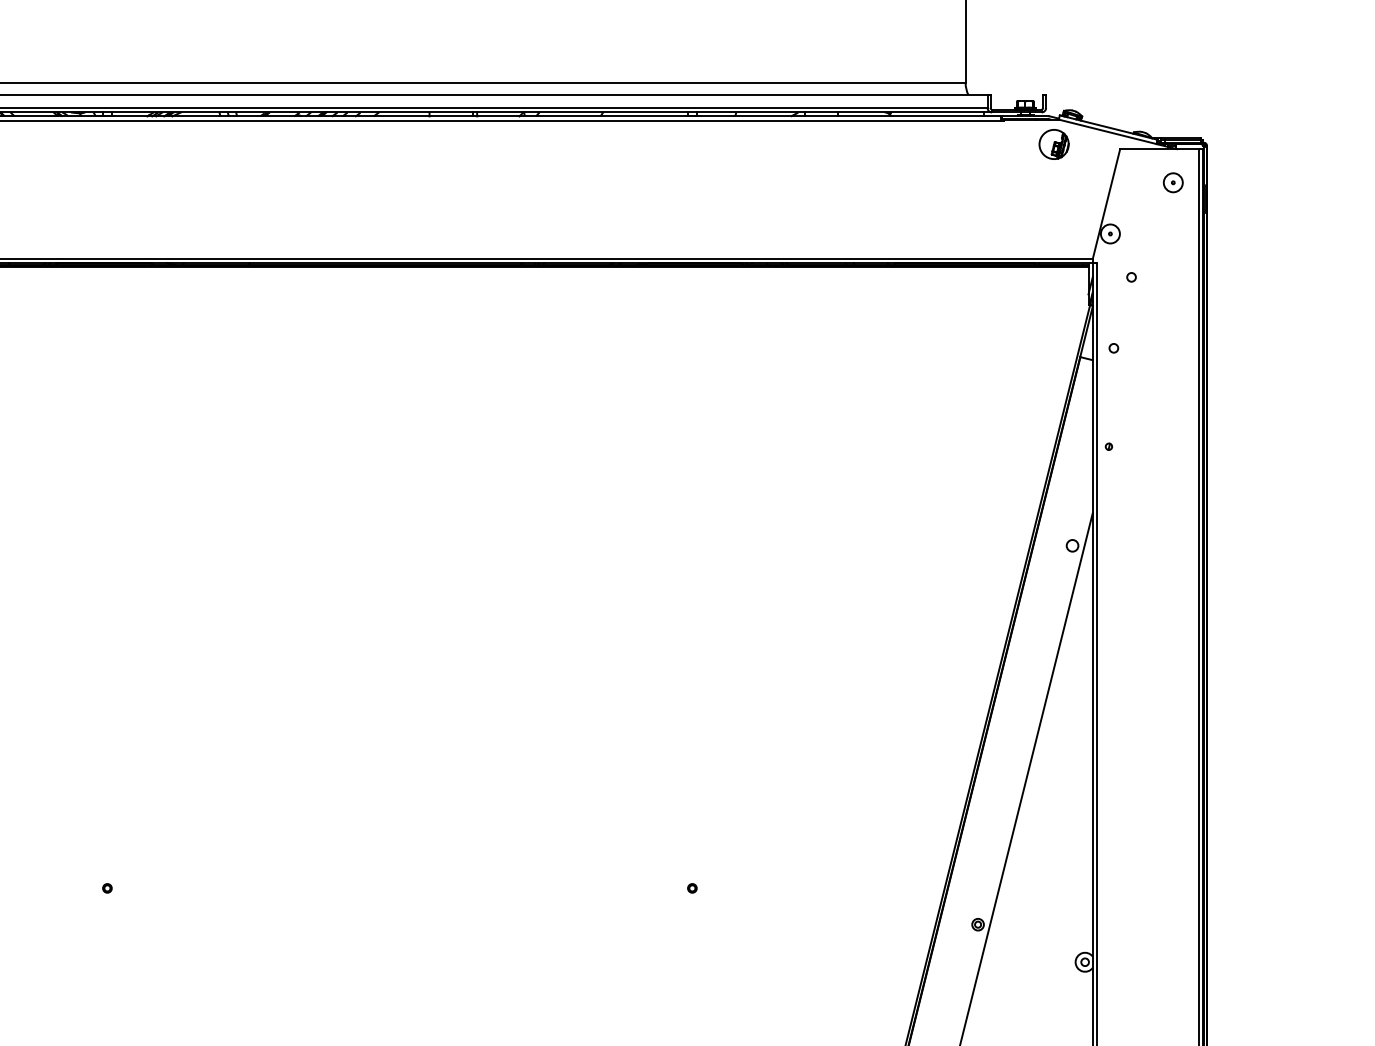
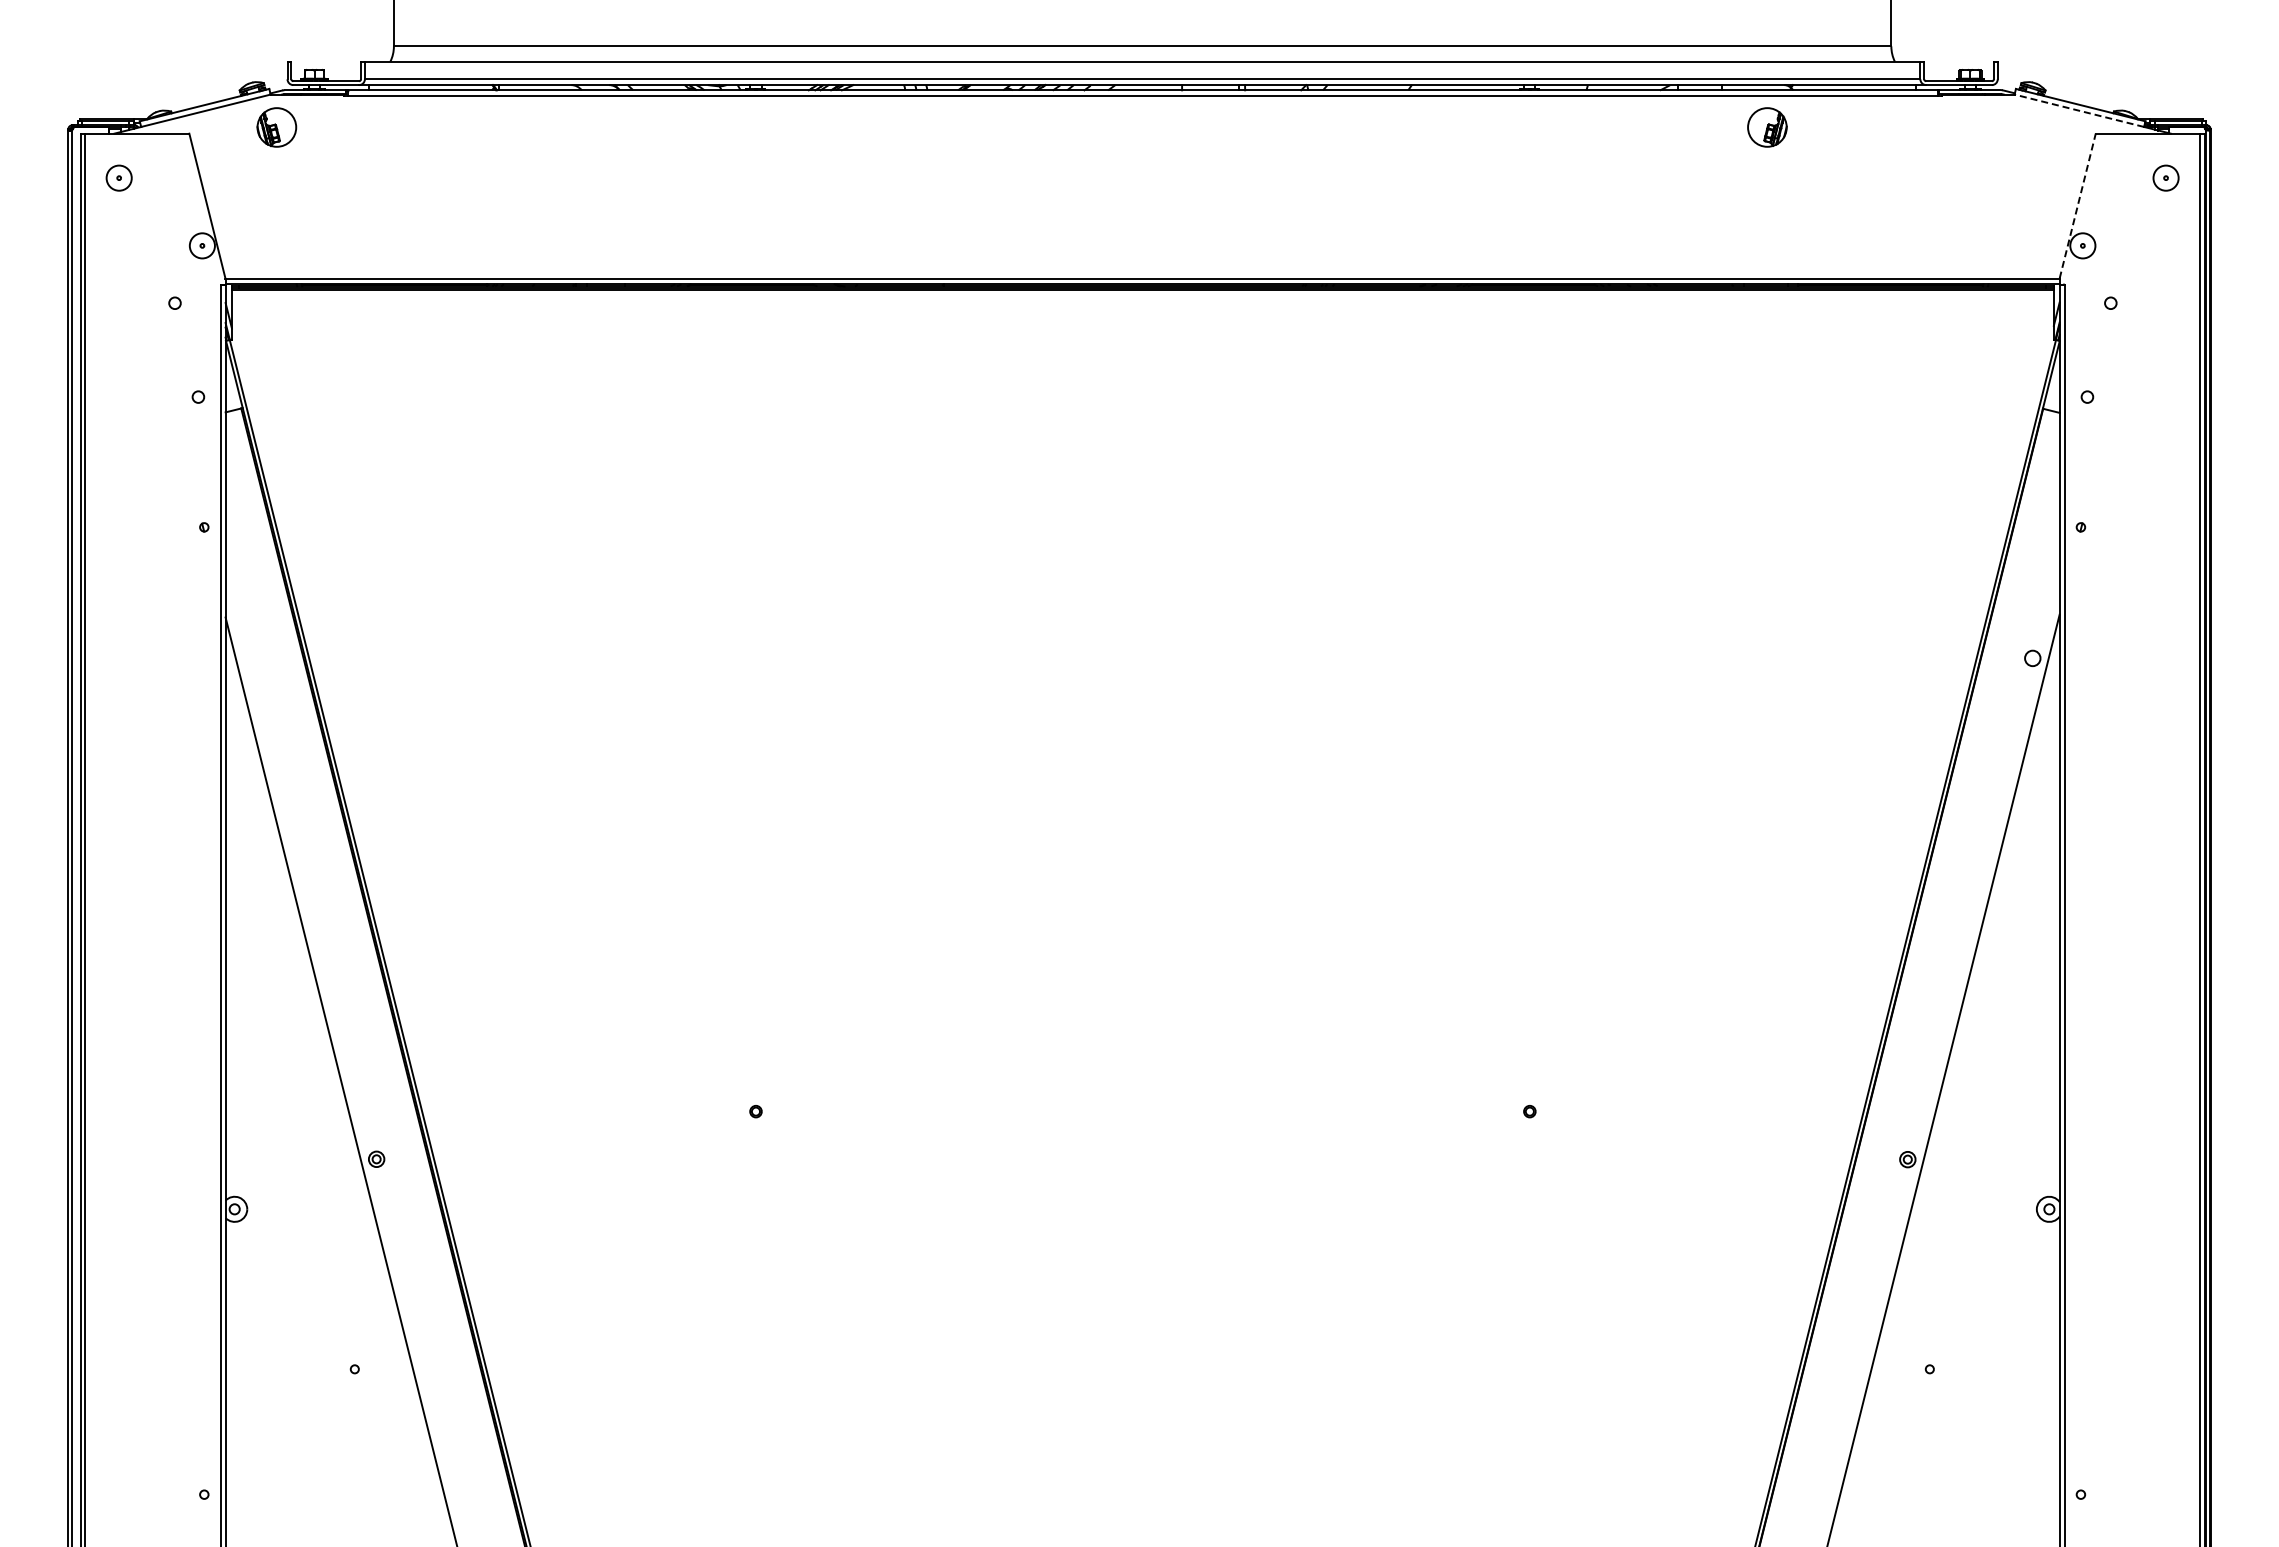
line: (1107, 131) -> (2079, 110), solid -> dashed
part: (1054, 144) -> (1767, 127), moved
line: (1106, 204) -> (2077, 206), solid -> dashed

